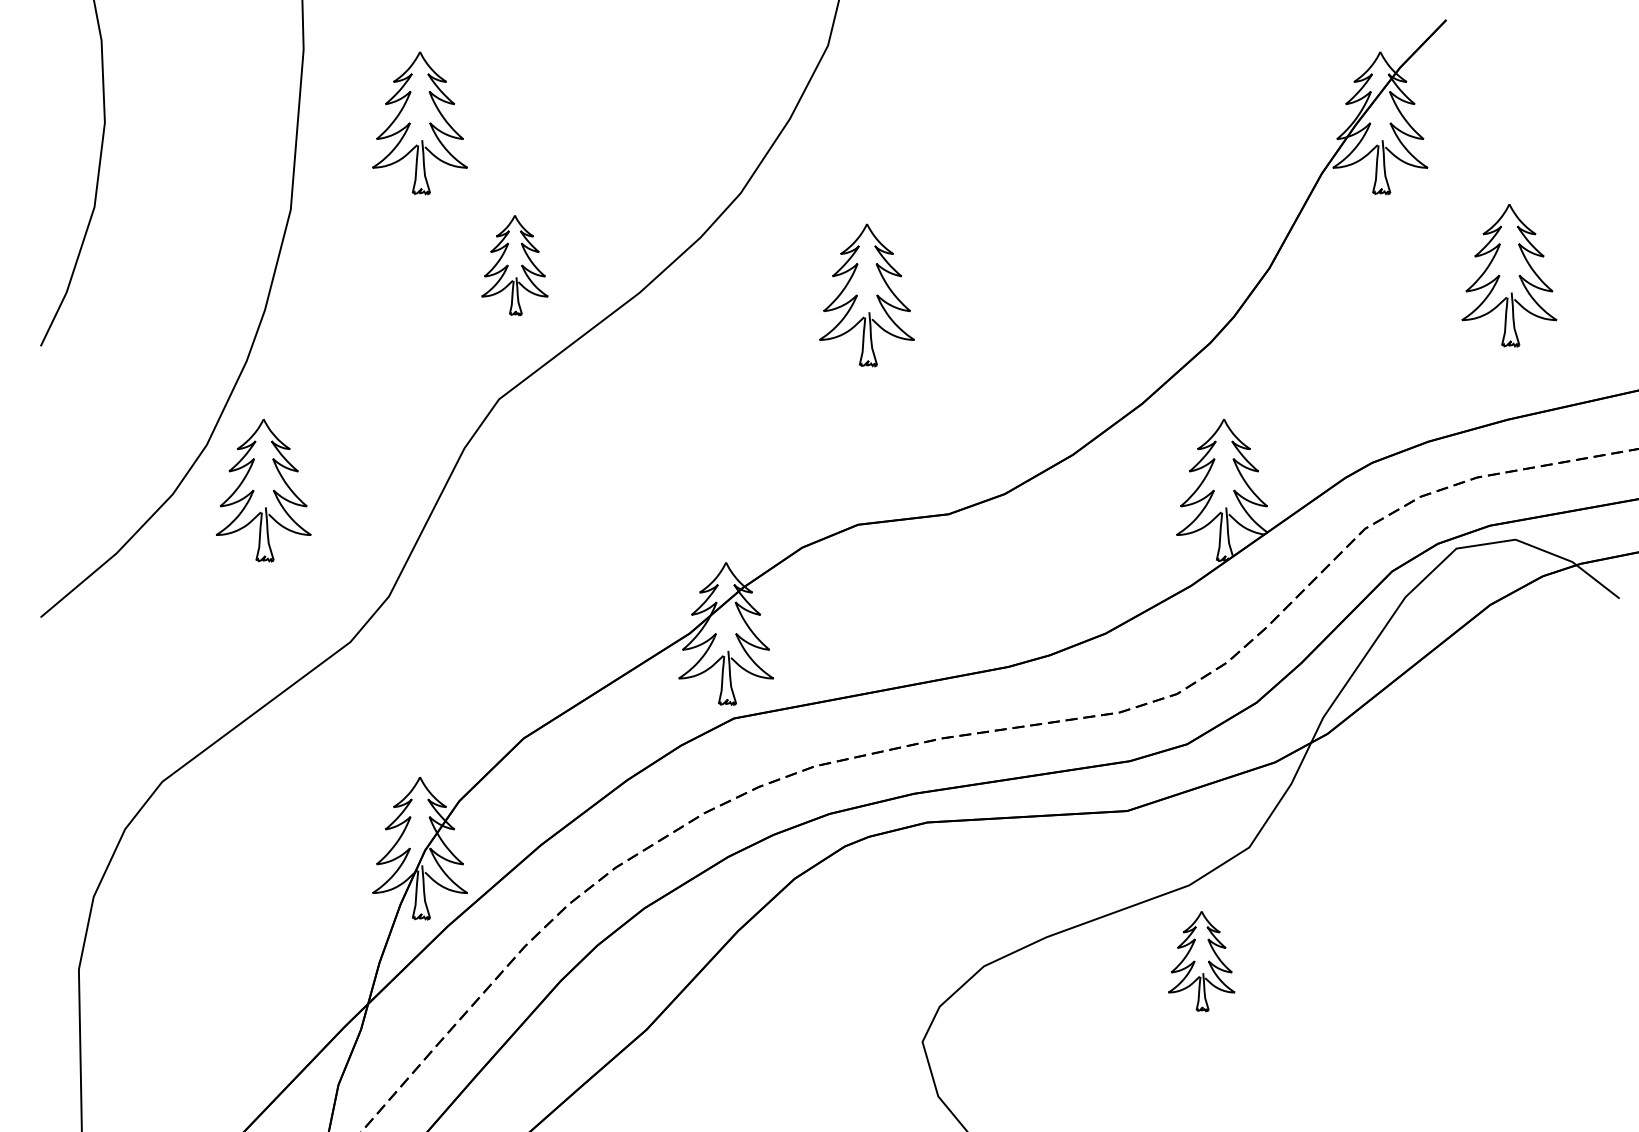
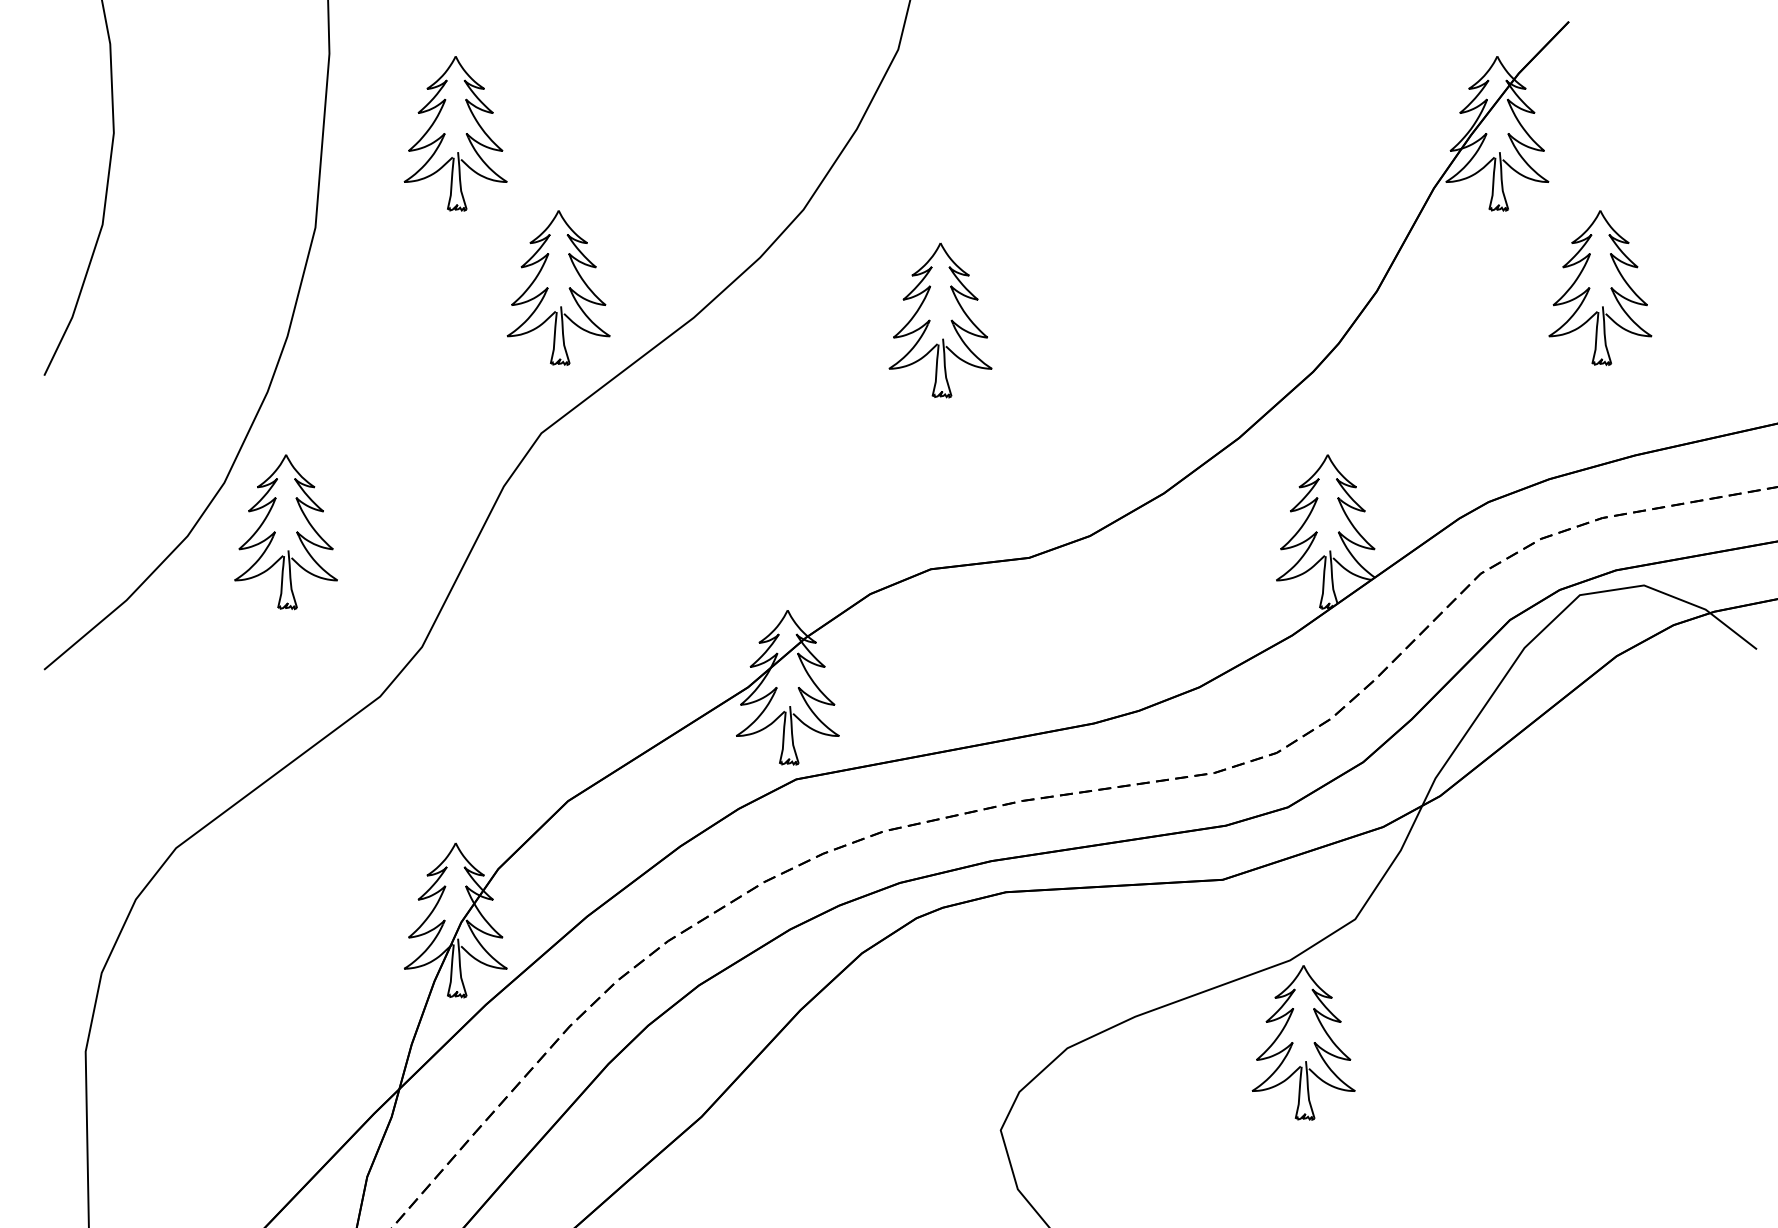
part: (514, 264) -> (558, 287), size x1.43
part: (1509, 275) -> (1600, 287), moved
part: (1201, 961) -> (1303, 1042), size x1.43

